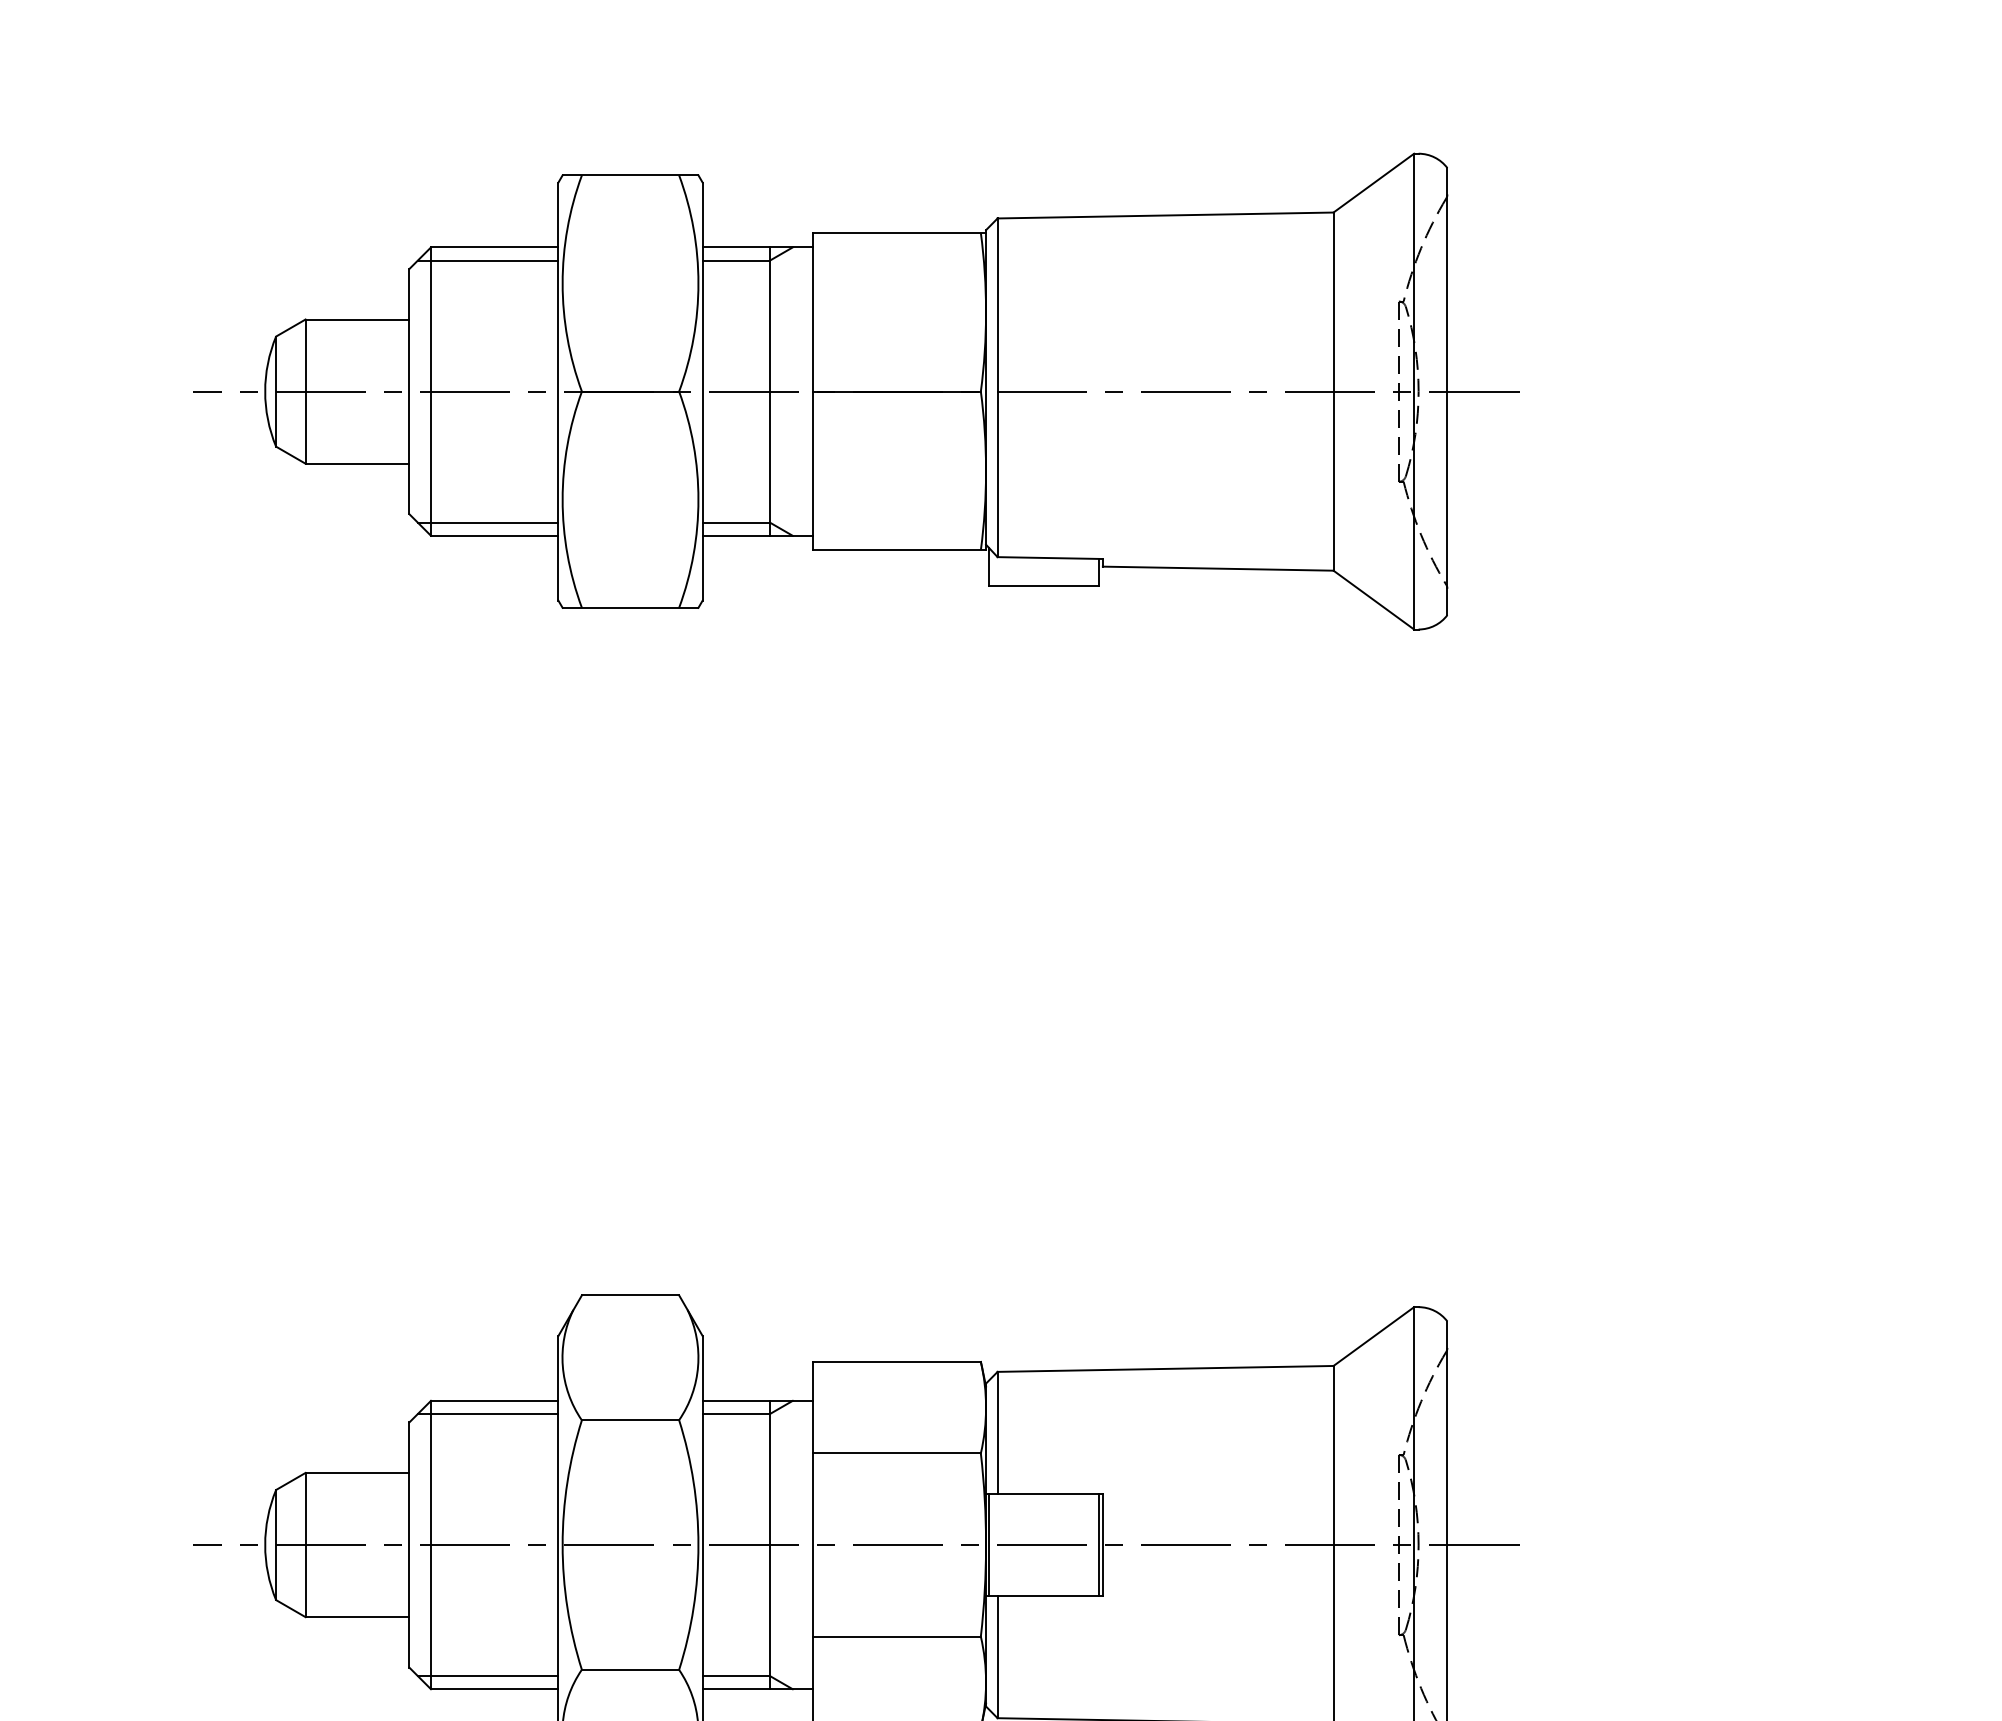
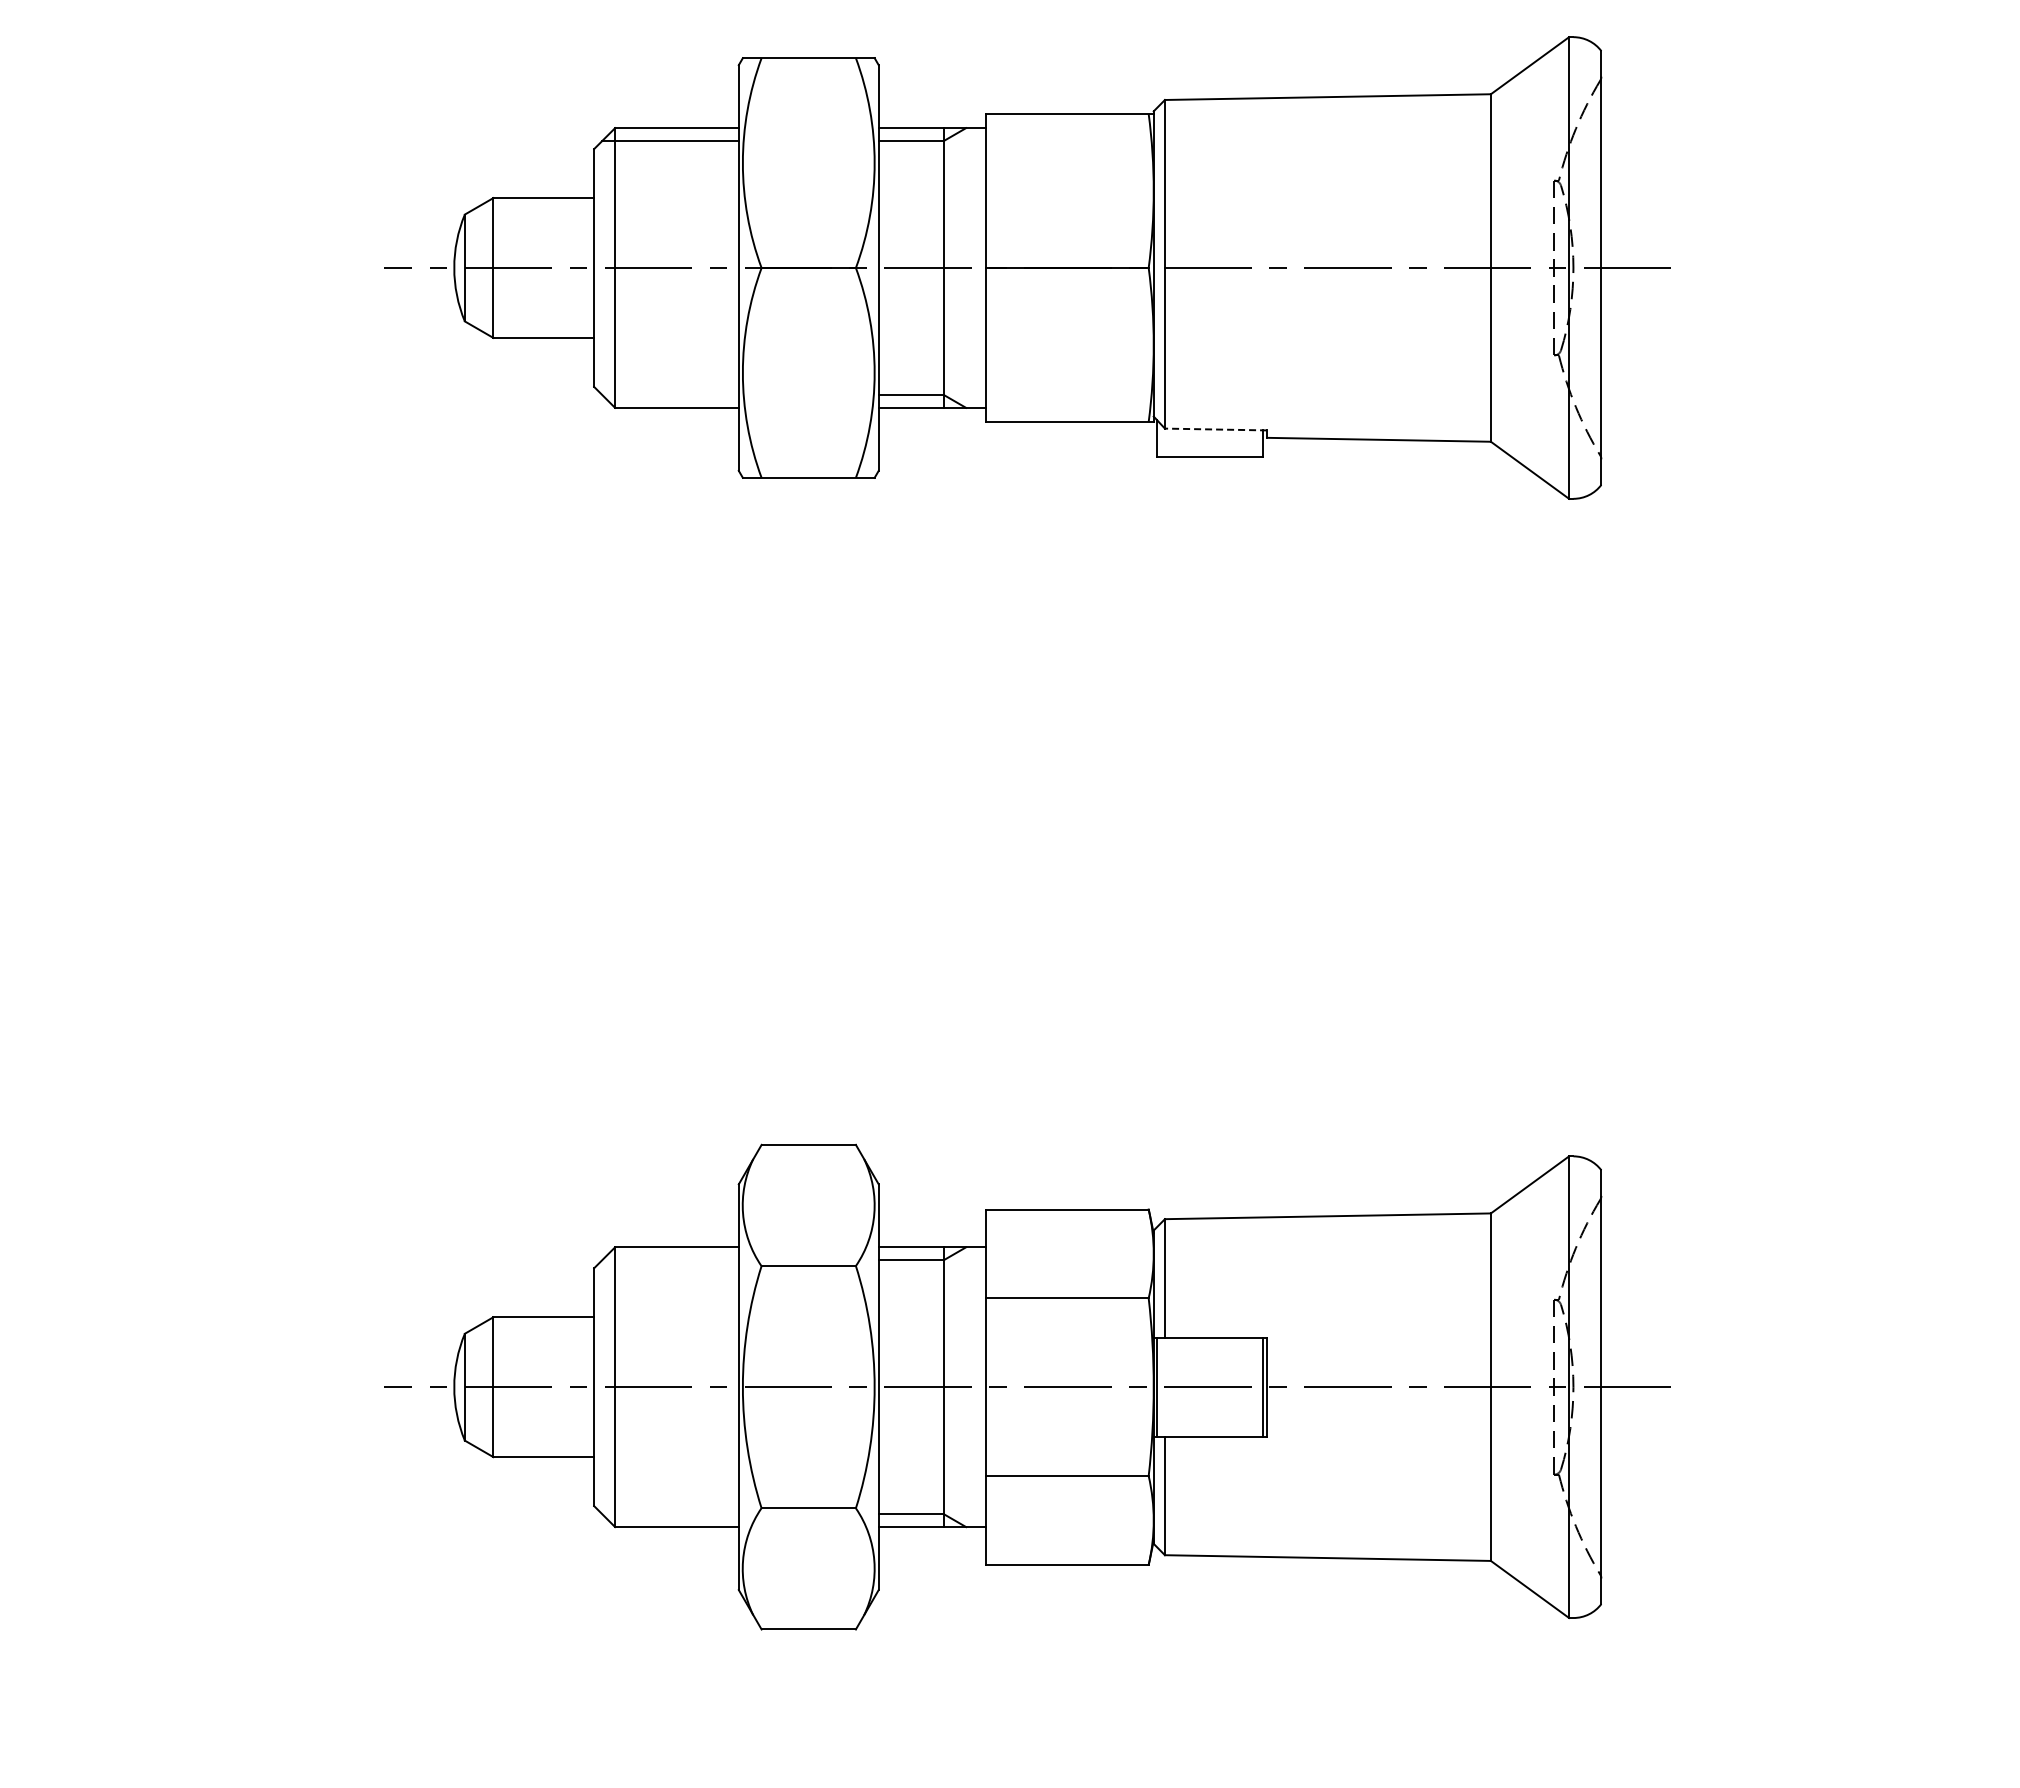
line: (488, 523) -> (670, 395), removed
line: (1049, 558) -> (1215, 429), solid -> dashed
line: (488, 1414) -> (670, 1260), removed
line: (488, 1676) -> (670, 1514), removed

